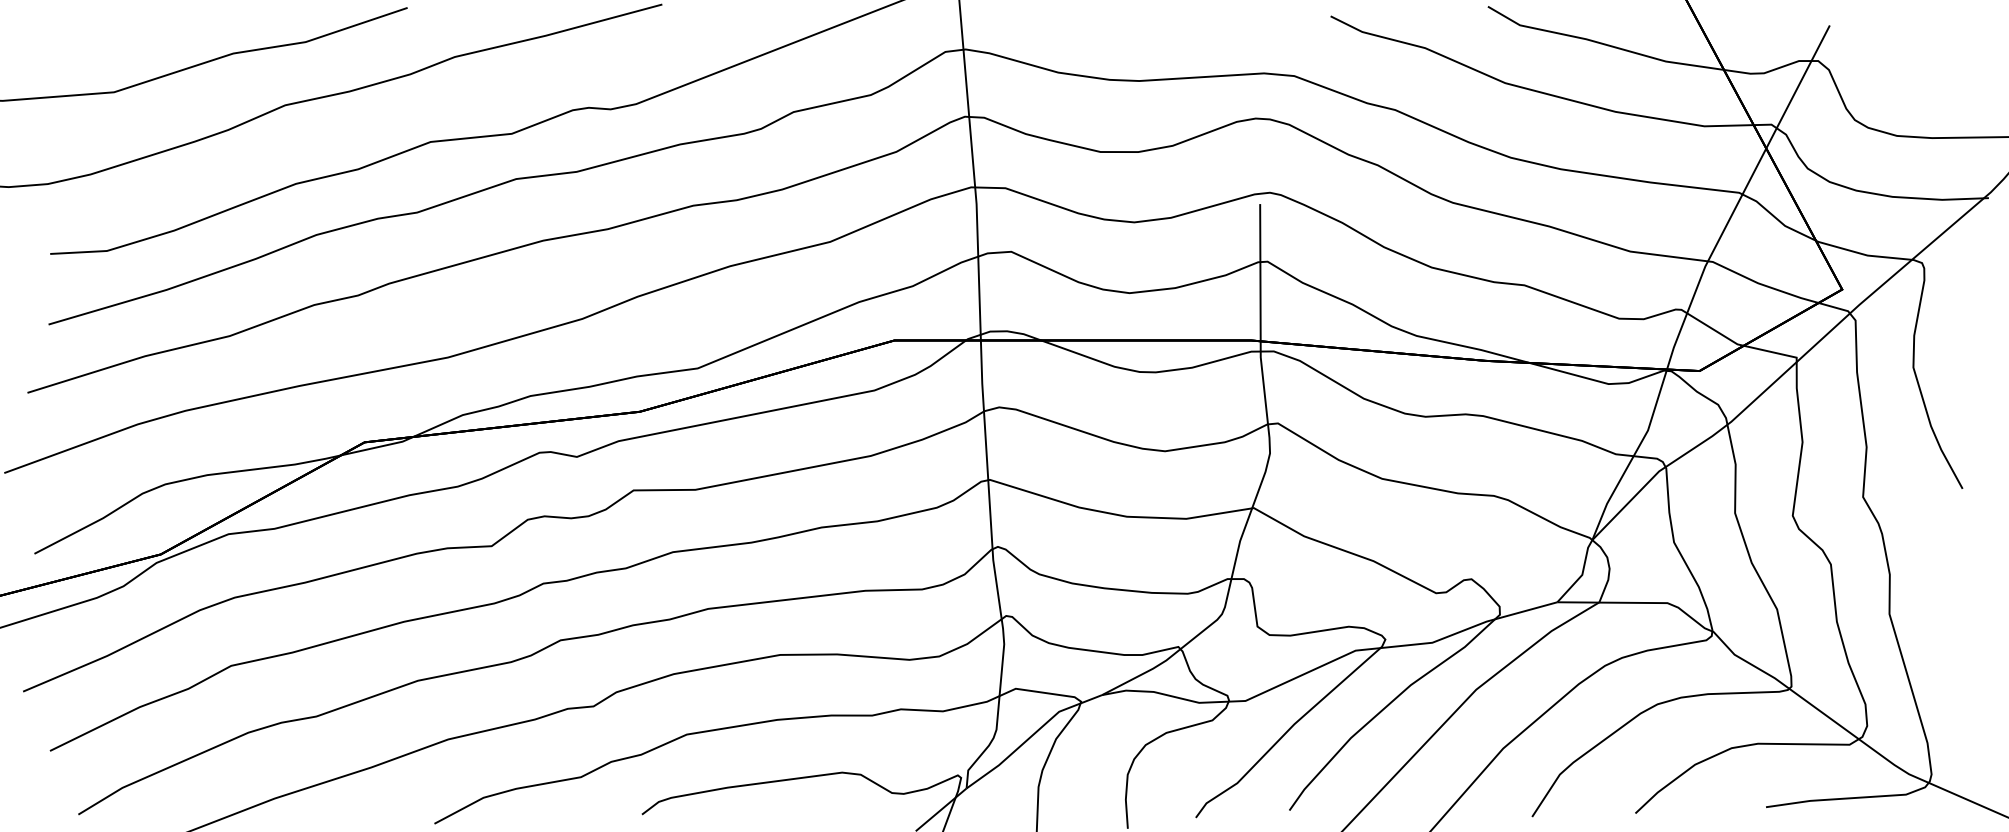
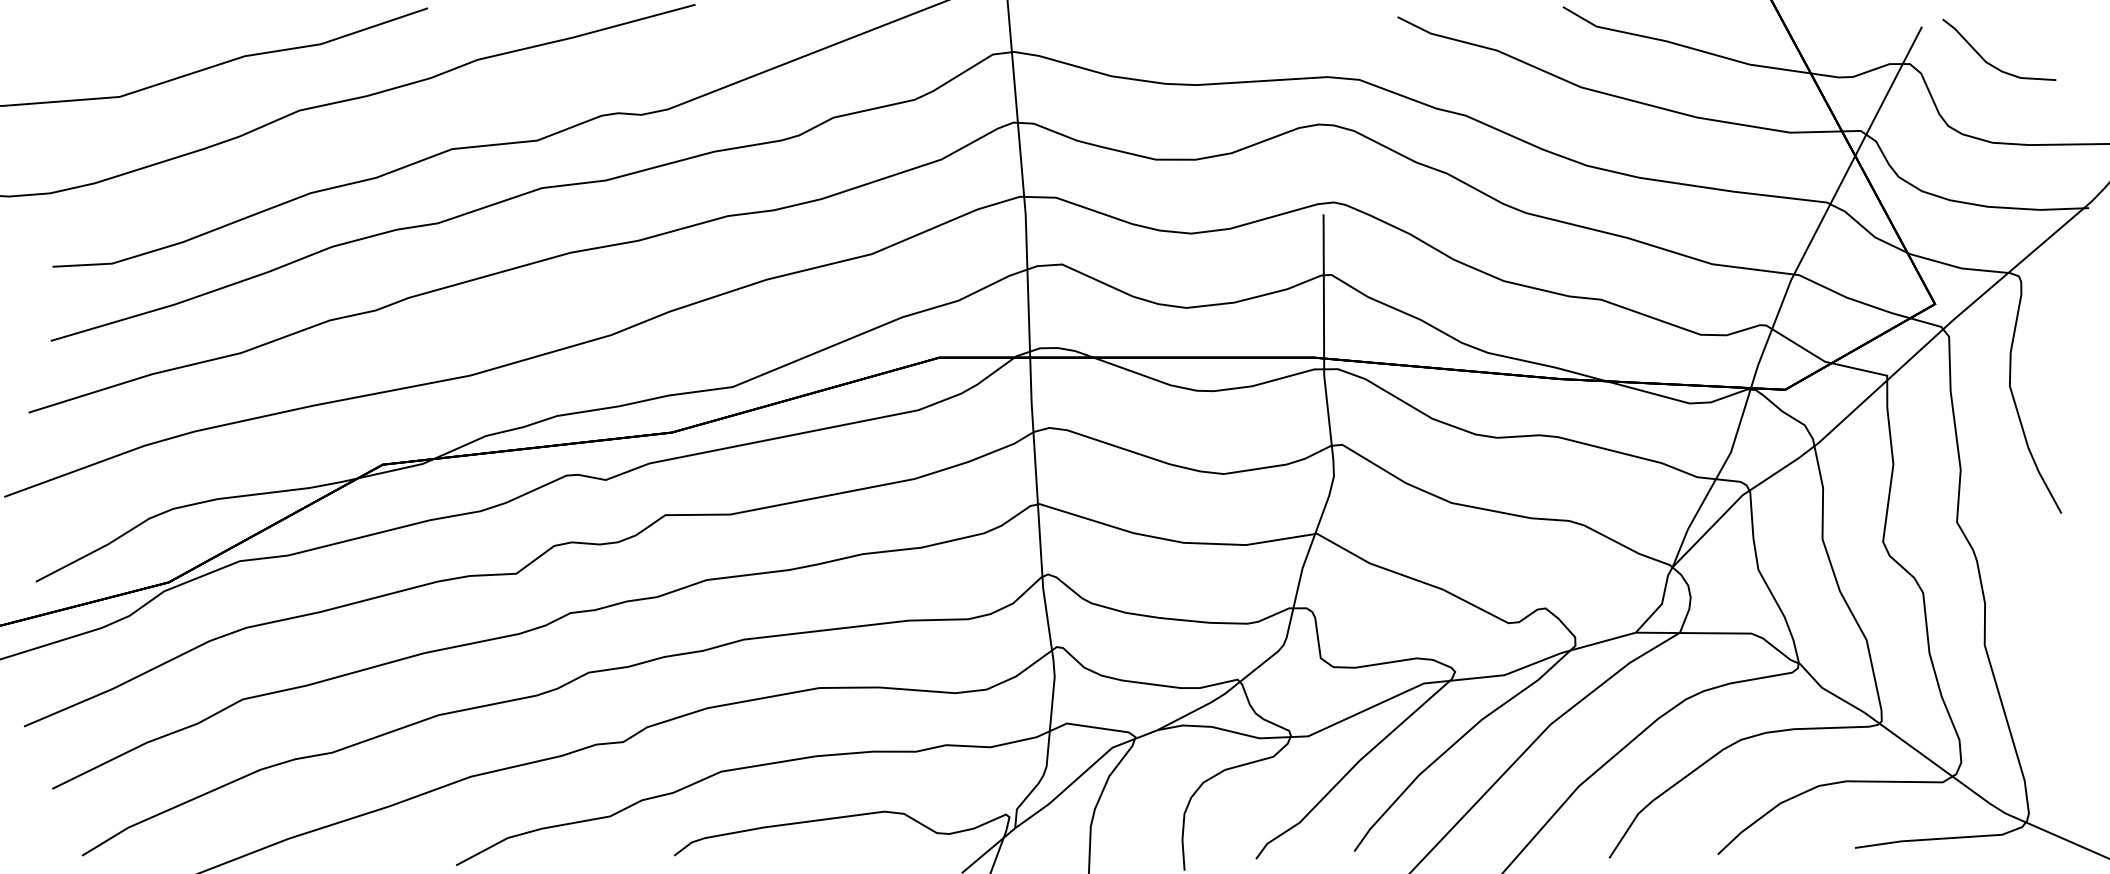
curve: (1896, 61) -> (1992, 64), added

